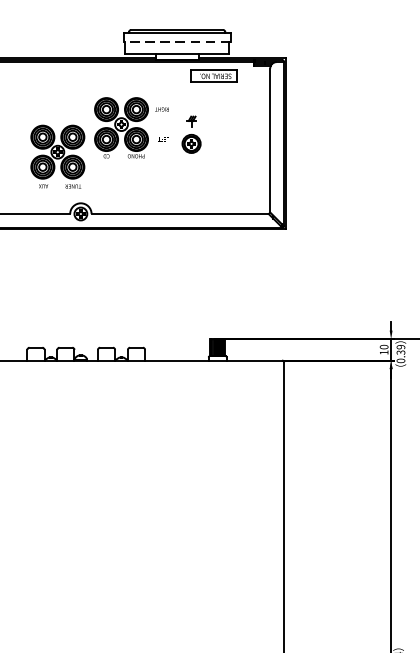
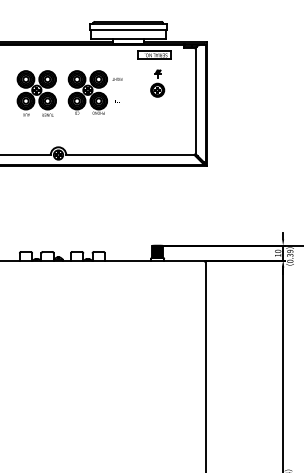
line: (177, 41) -> (128, 30), dashed -> solid
part: (191, 134) -> (157, 83), moved
part: (57, 156) -> (36, 93), moved

